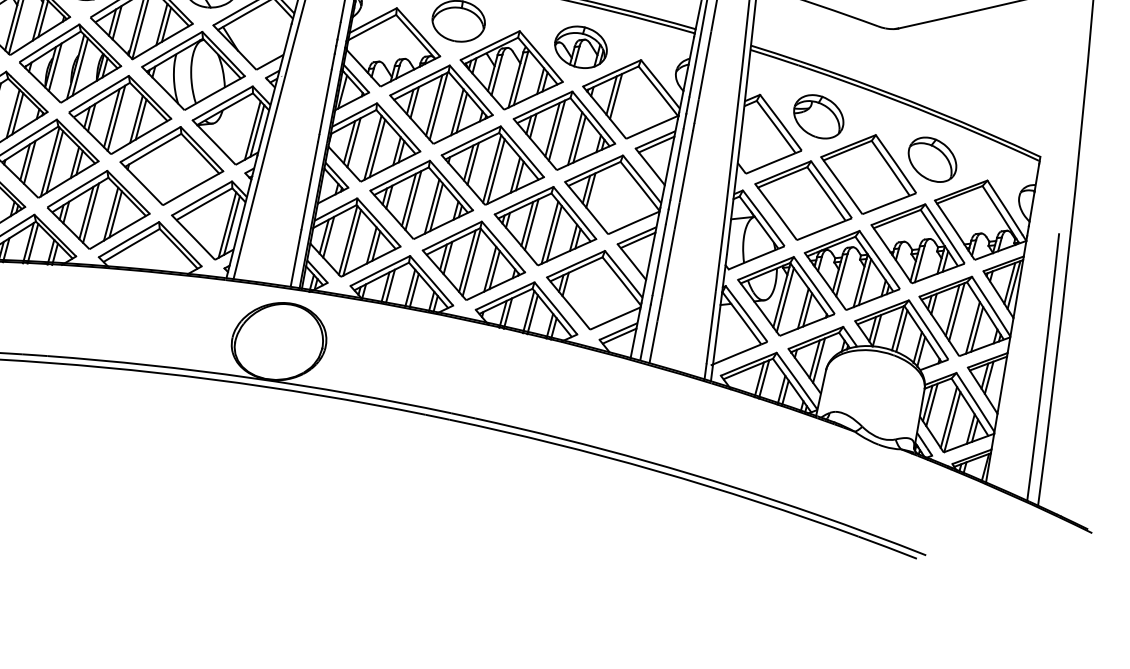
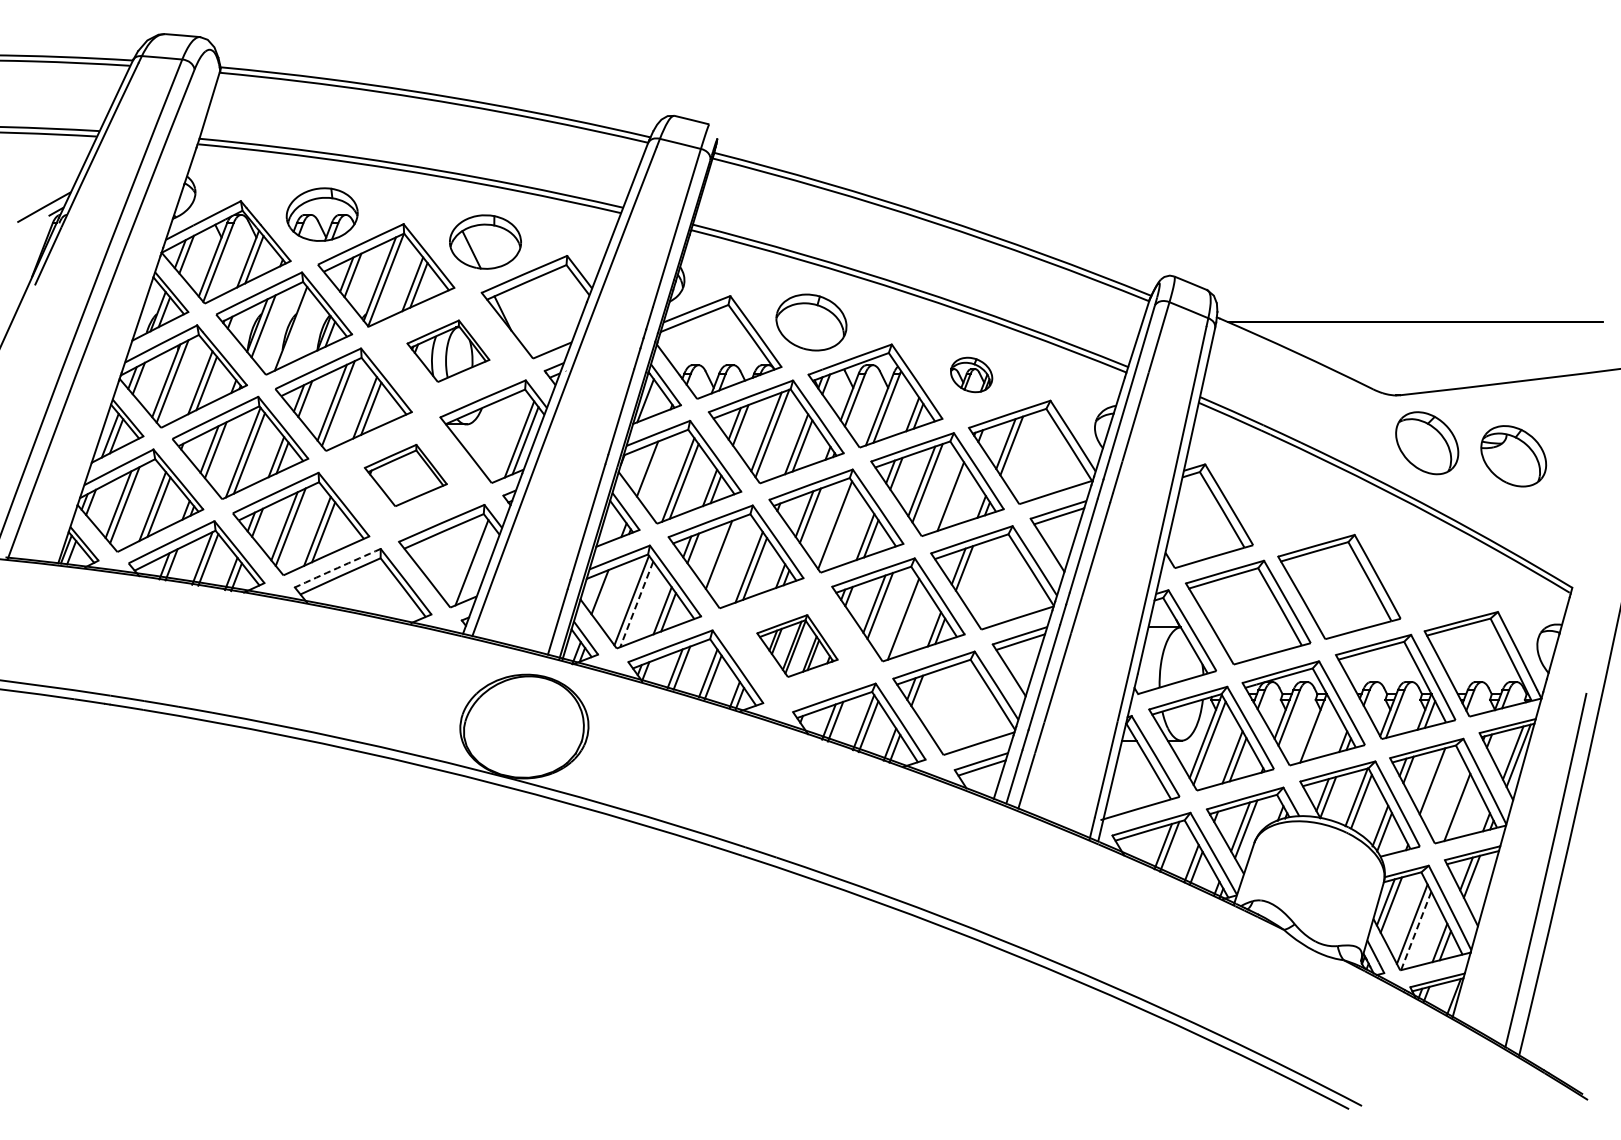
part: (580, 47) -> (971, 374), size x0.6
line: (79, 67) -> (296, 329), removed
part: (193, 71) -> (448, 351), size x0.6
part: (818, 117) -> (1513, 456), moved
line: (579, 139) -> (956, 498), removed
line: (353, 142) -> (653, 470), removed
part: (932, 159) -> (1427, 443), moved
part: (171, 166) -> (405, 475), size x0.6
line: (495, 171) -> (839, 529), removed
line: (413, 200) -> (724, 556), removed
line: (231, 225) -> (477, 563), removed
line: (554, 233) -> (909, 620), removed
line: (328, 237) -> (605, 593), removed
arc: (128, 239) -> (337, 568), solid -> dashed
line: (351, 242) -> (636, 604), solid -> dashed
part: (473, 260) -> (797, 645), size x0.6
line: (864, 282) -> (1318, 730), removed
line: (956, 311) -> (1437, 783), removed
line: (976, 329) -> (1462, 810), removed
line: (952, 422) -> (1416, 931), solid -> dashed

